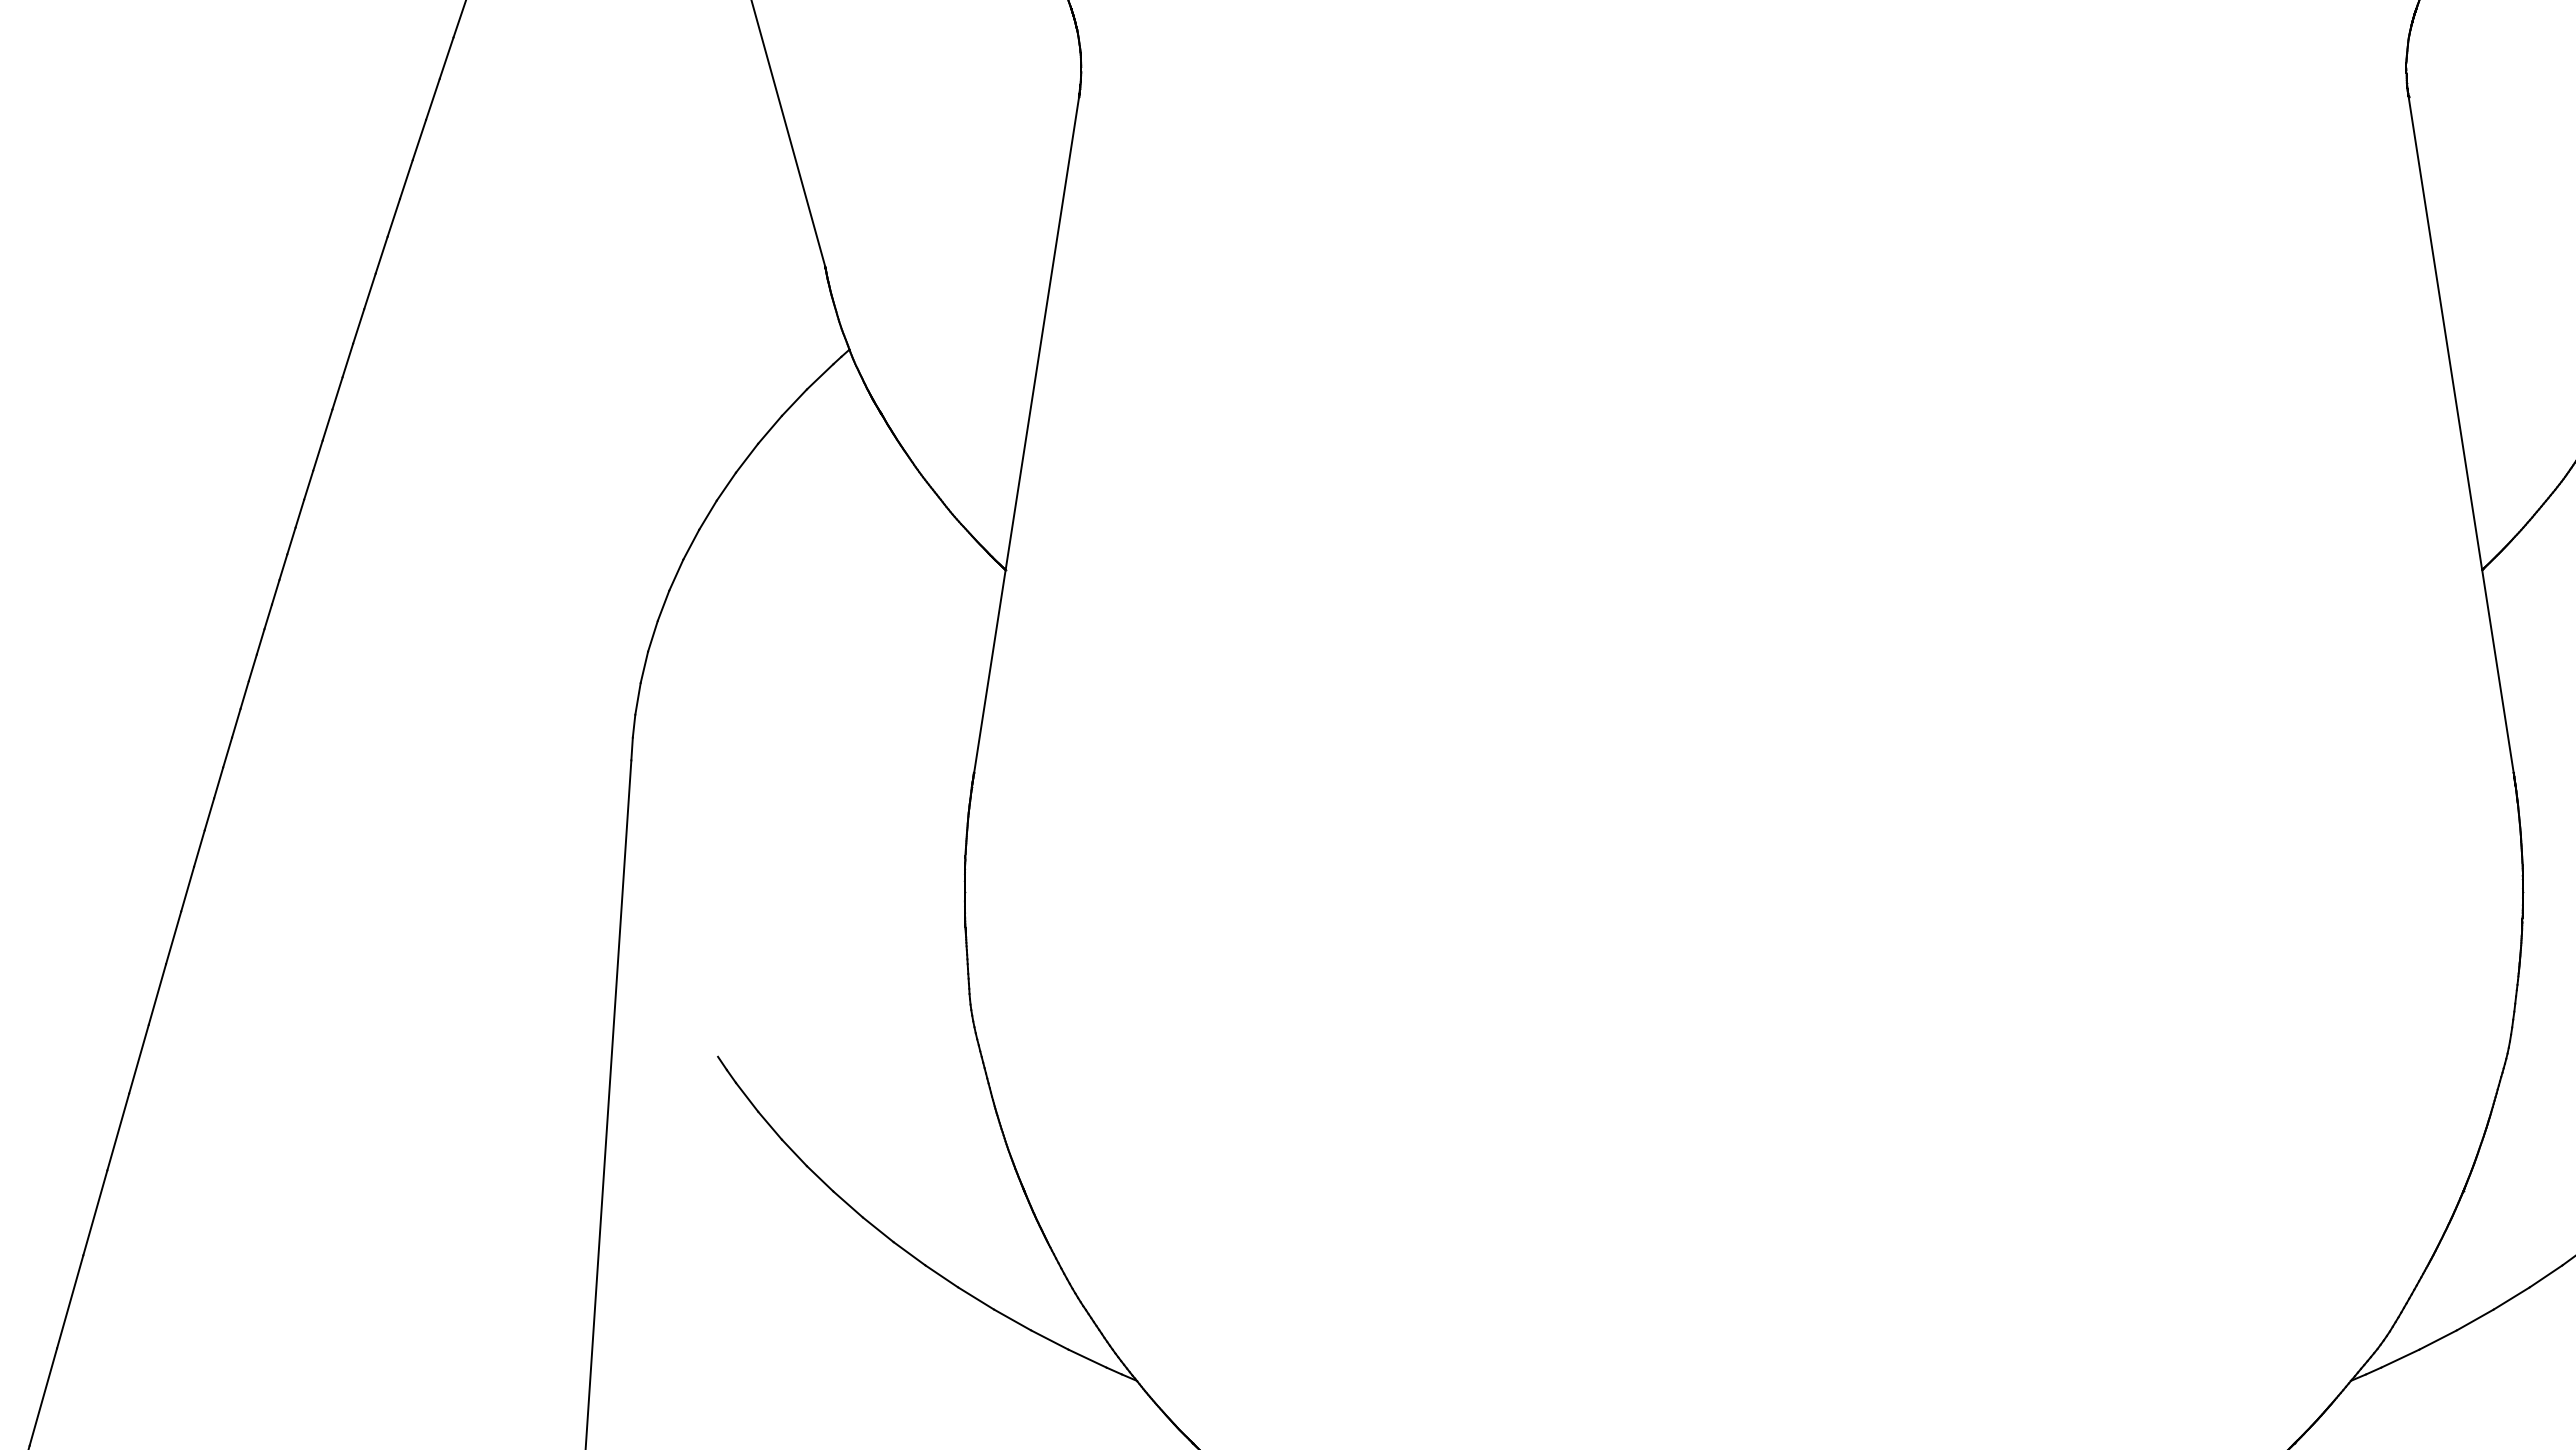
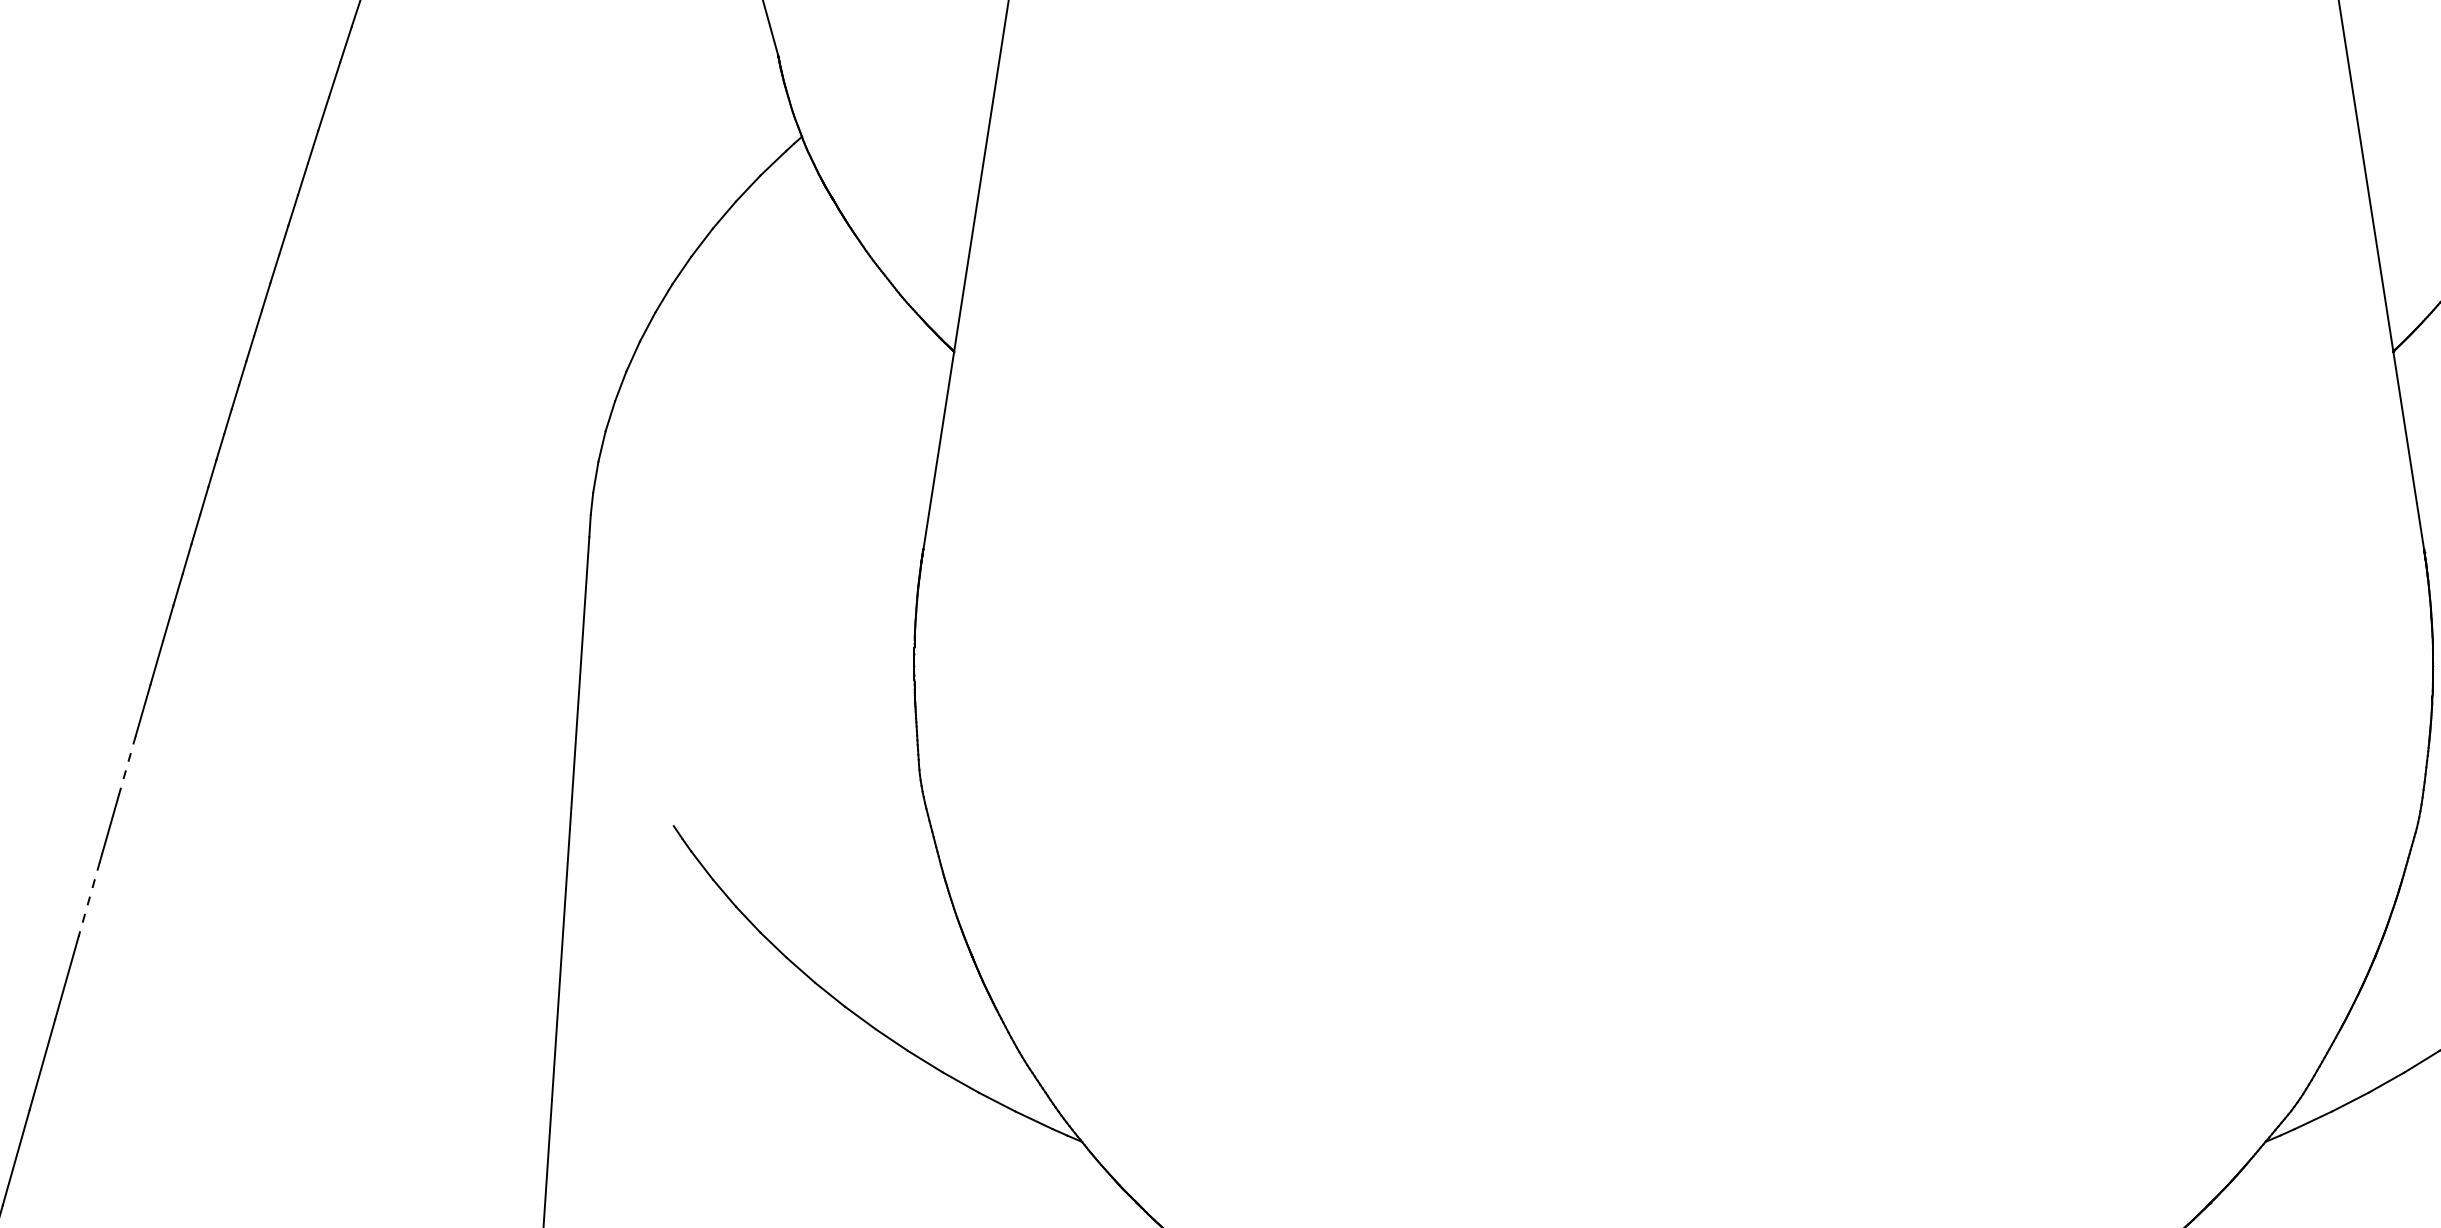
line: (157, 994) -> (127, 765), solid -> dashed
line: (118, 1132) -> (89, 899), solid -> dashed

